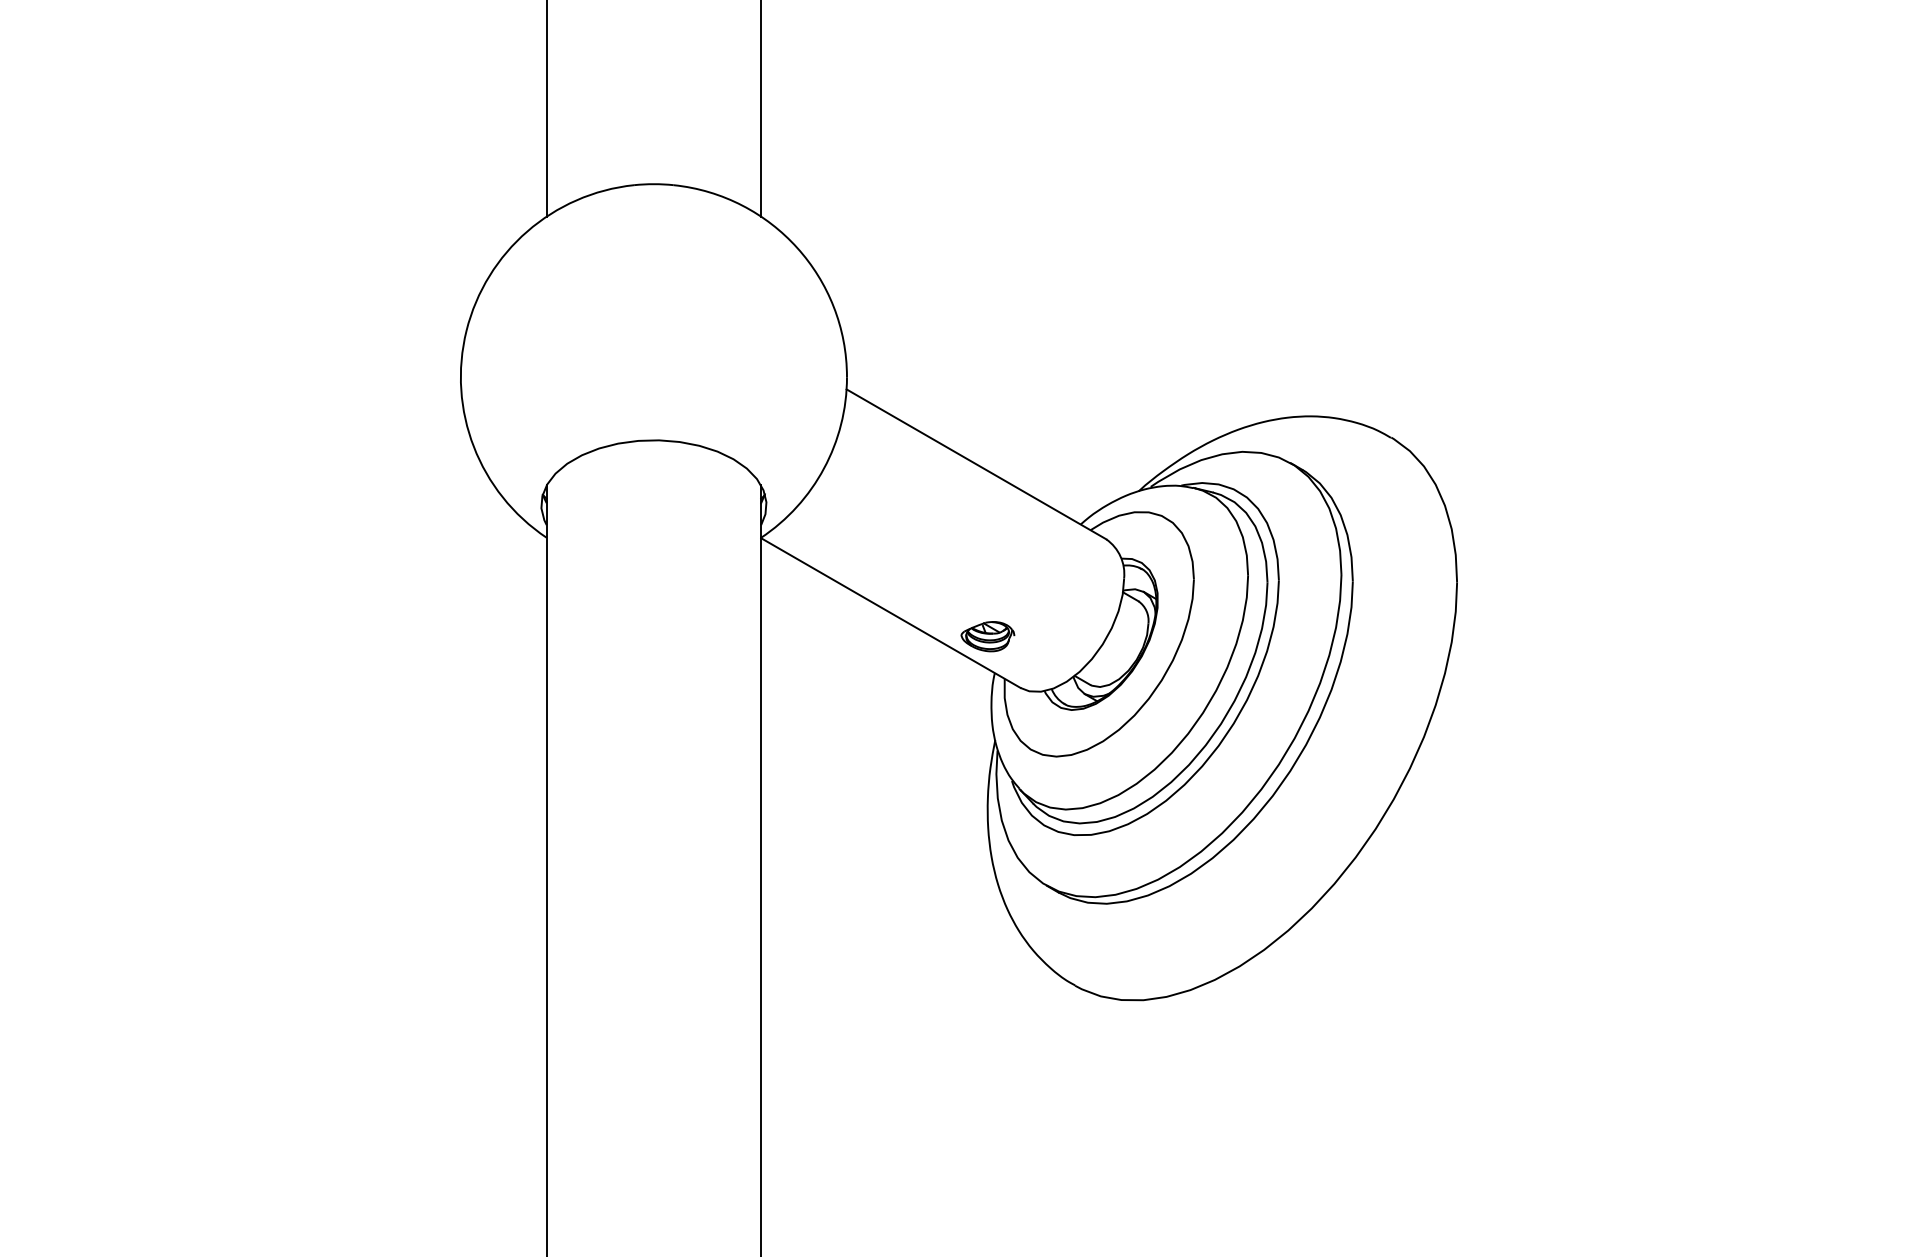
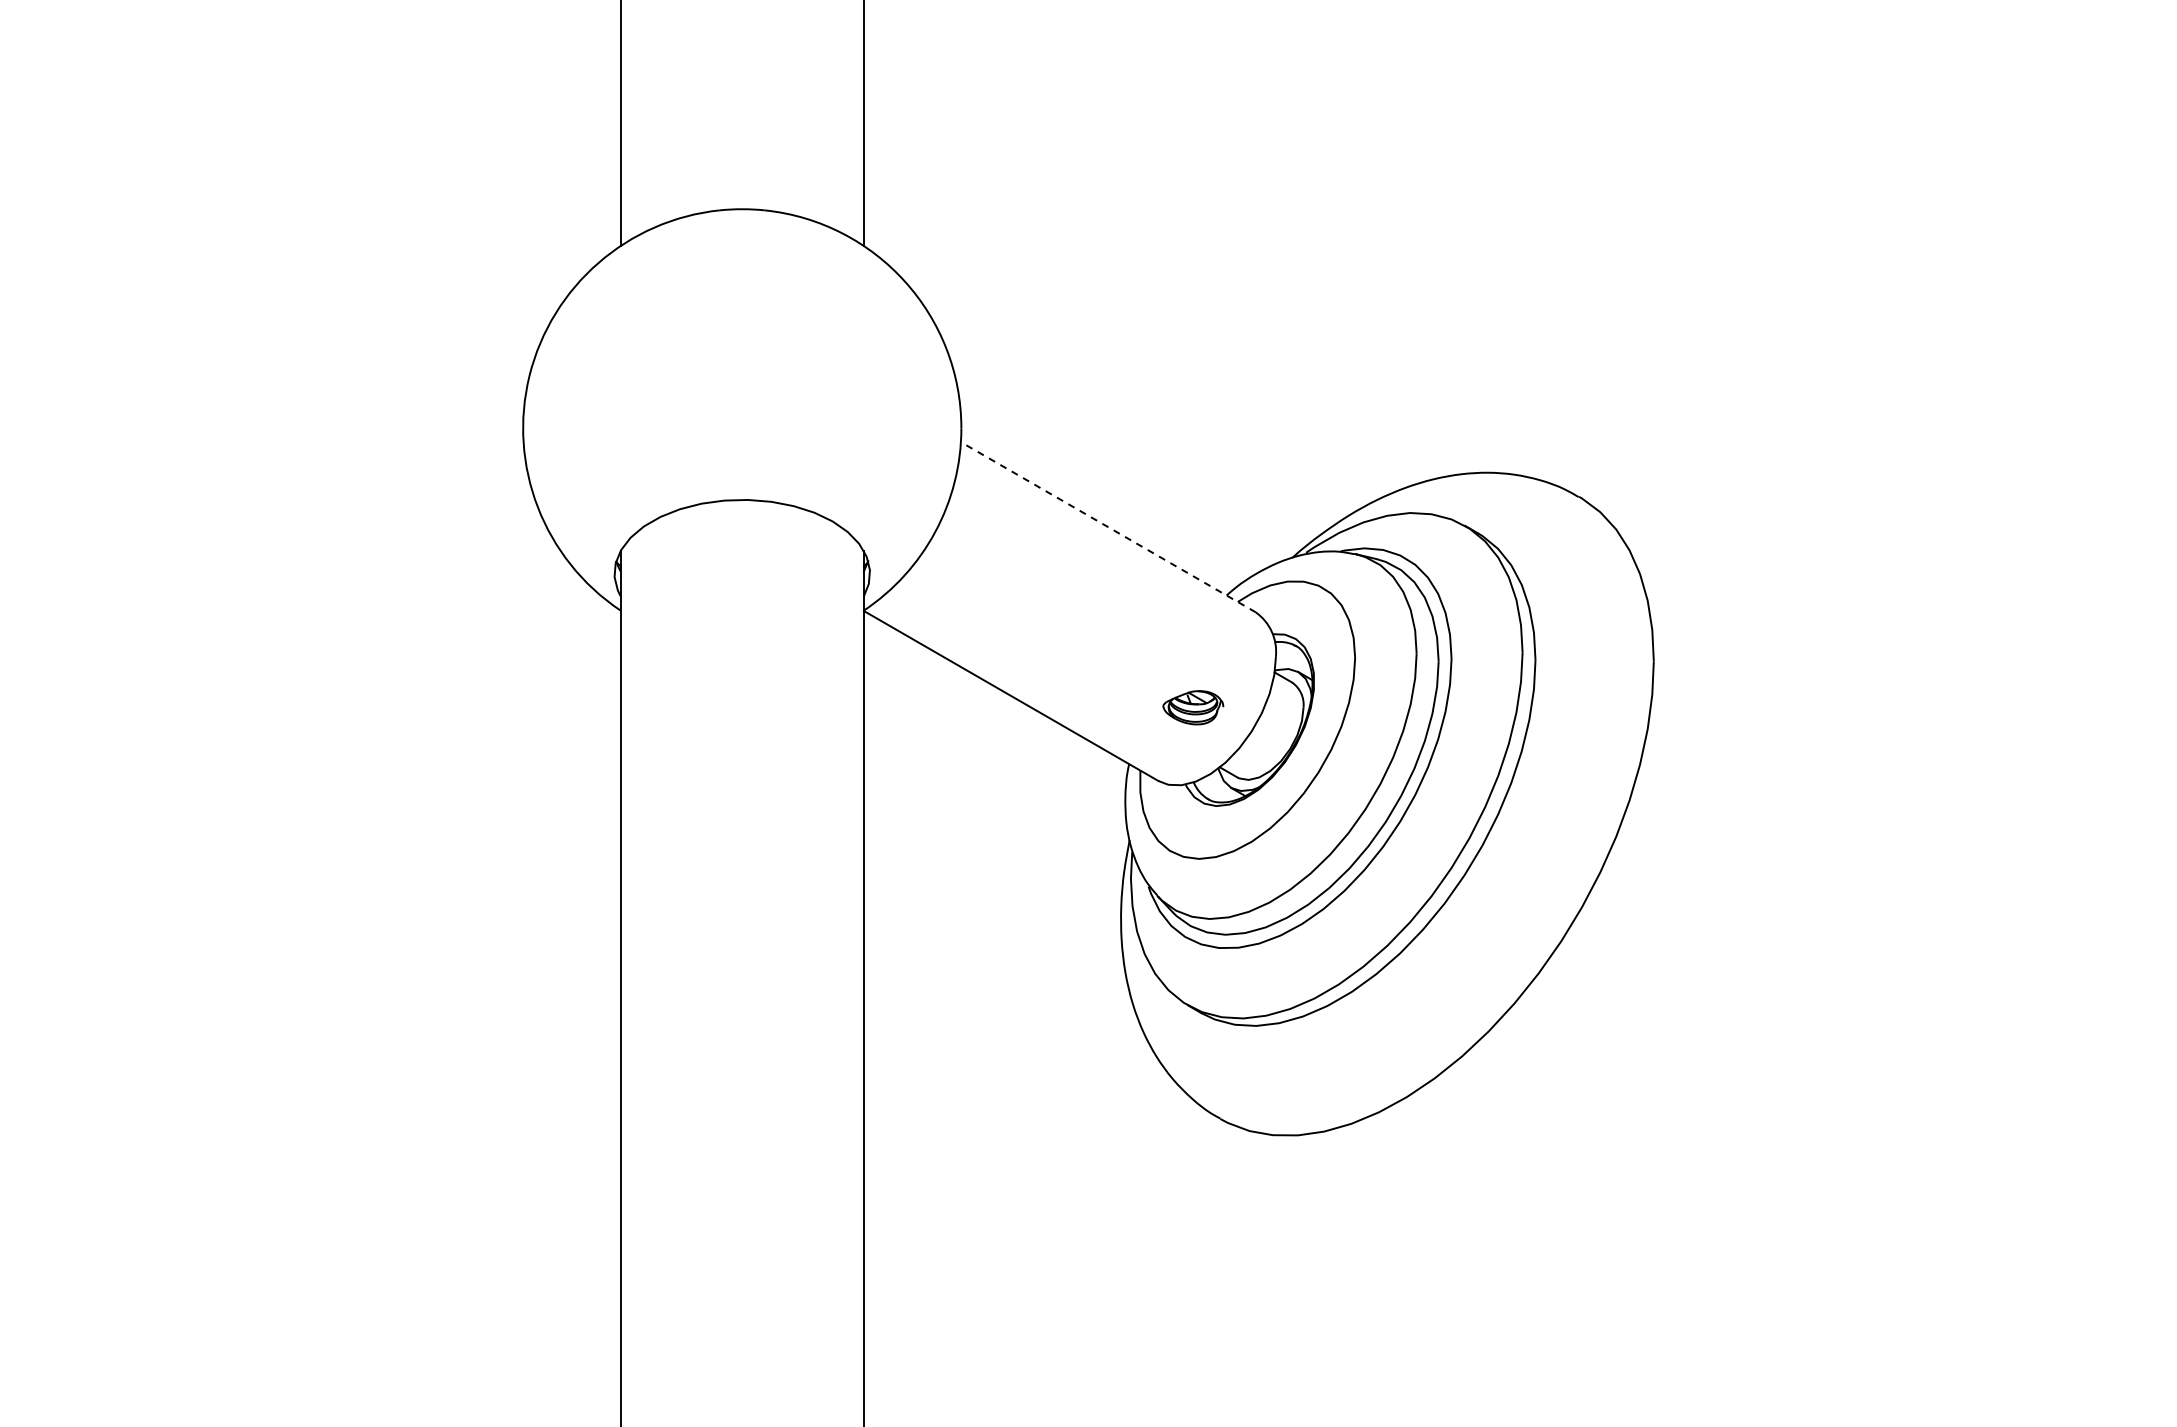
line: (975, 463) -> (1107, 526), solid -> dashed
part: (988, 636) -> (1193, 707), moved

